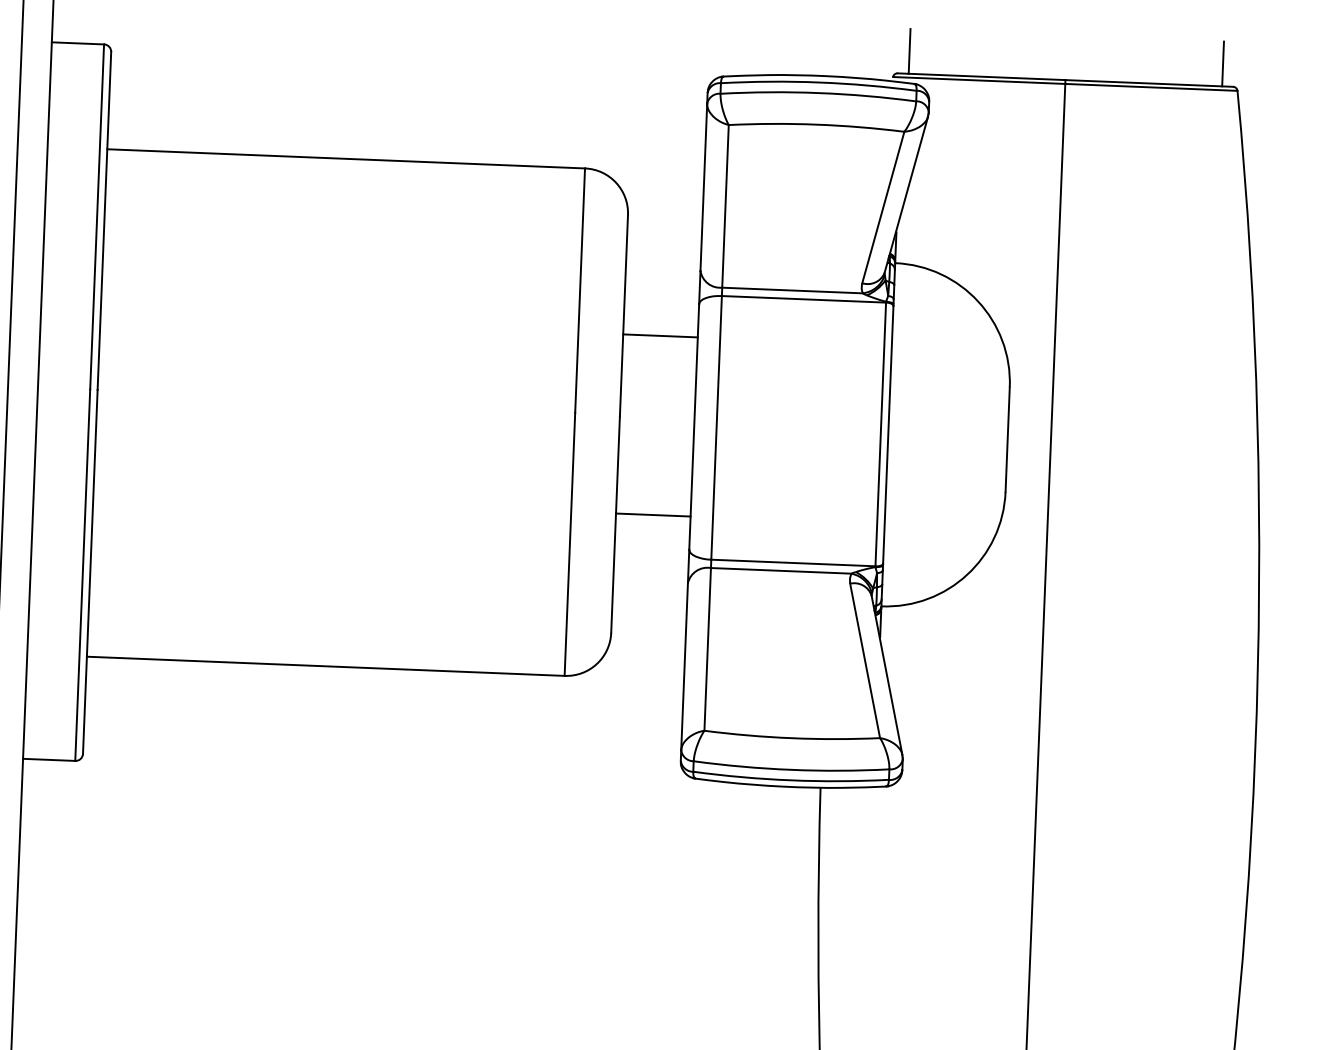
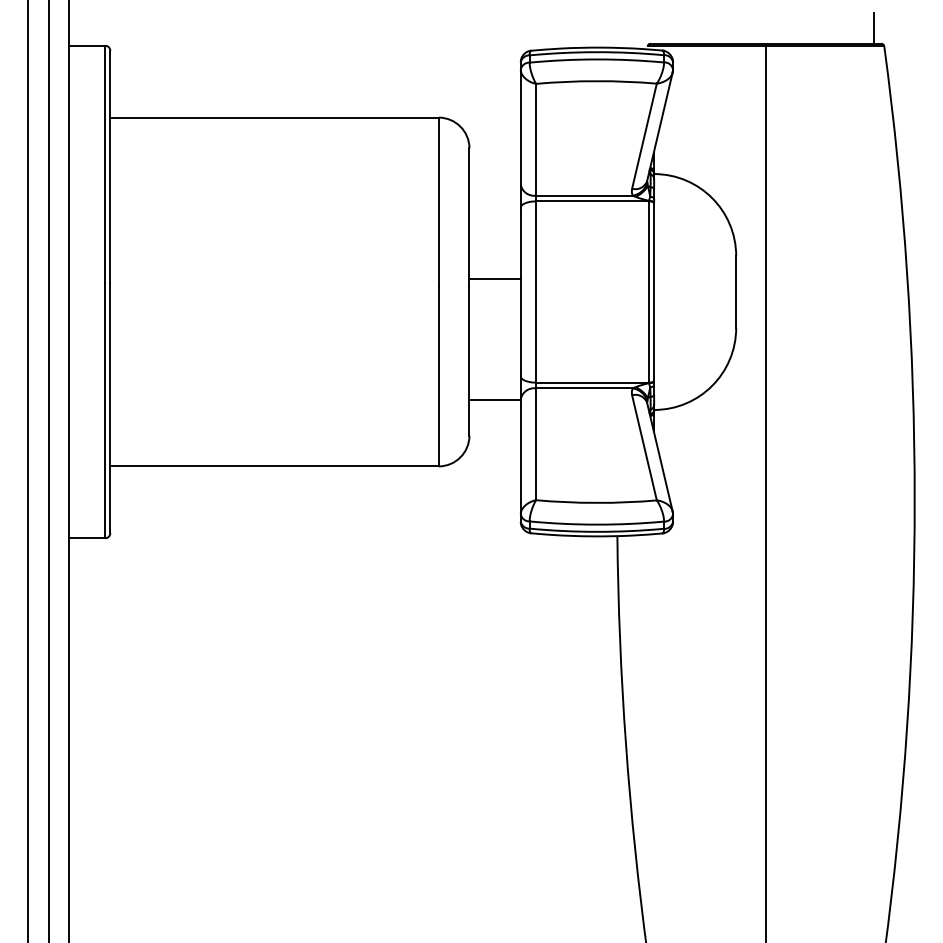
line: (910, 50) -> (658, 27), removed
line: (659, 335) -> (494, 279), moved
line: (652, 514) -> (494, 399), moved

